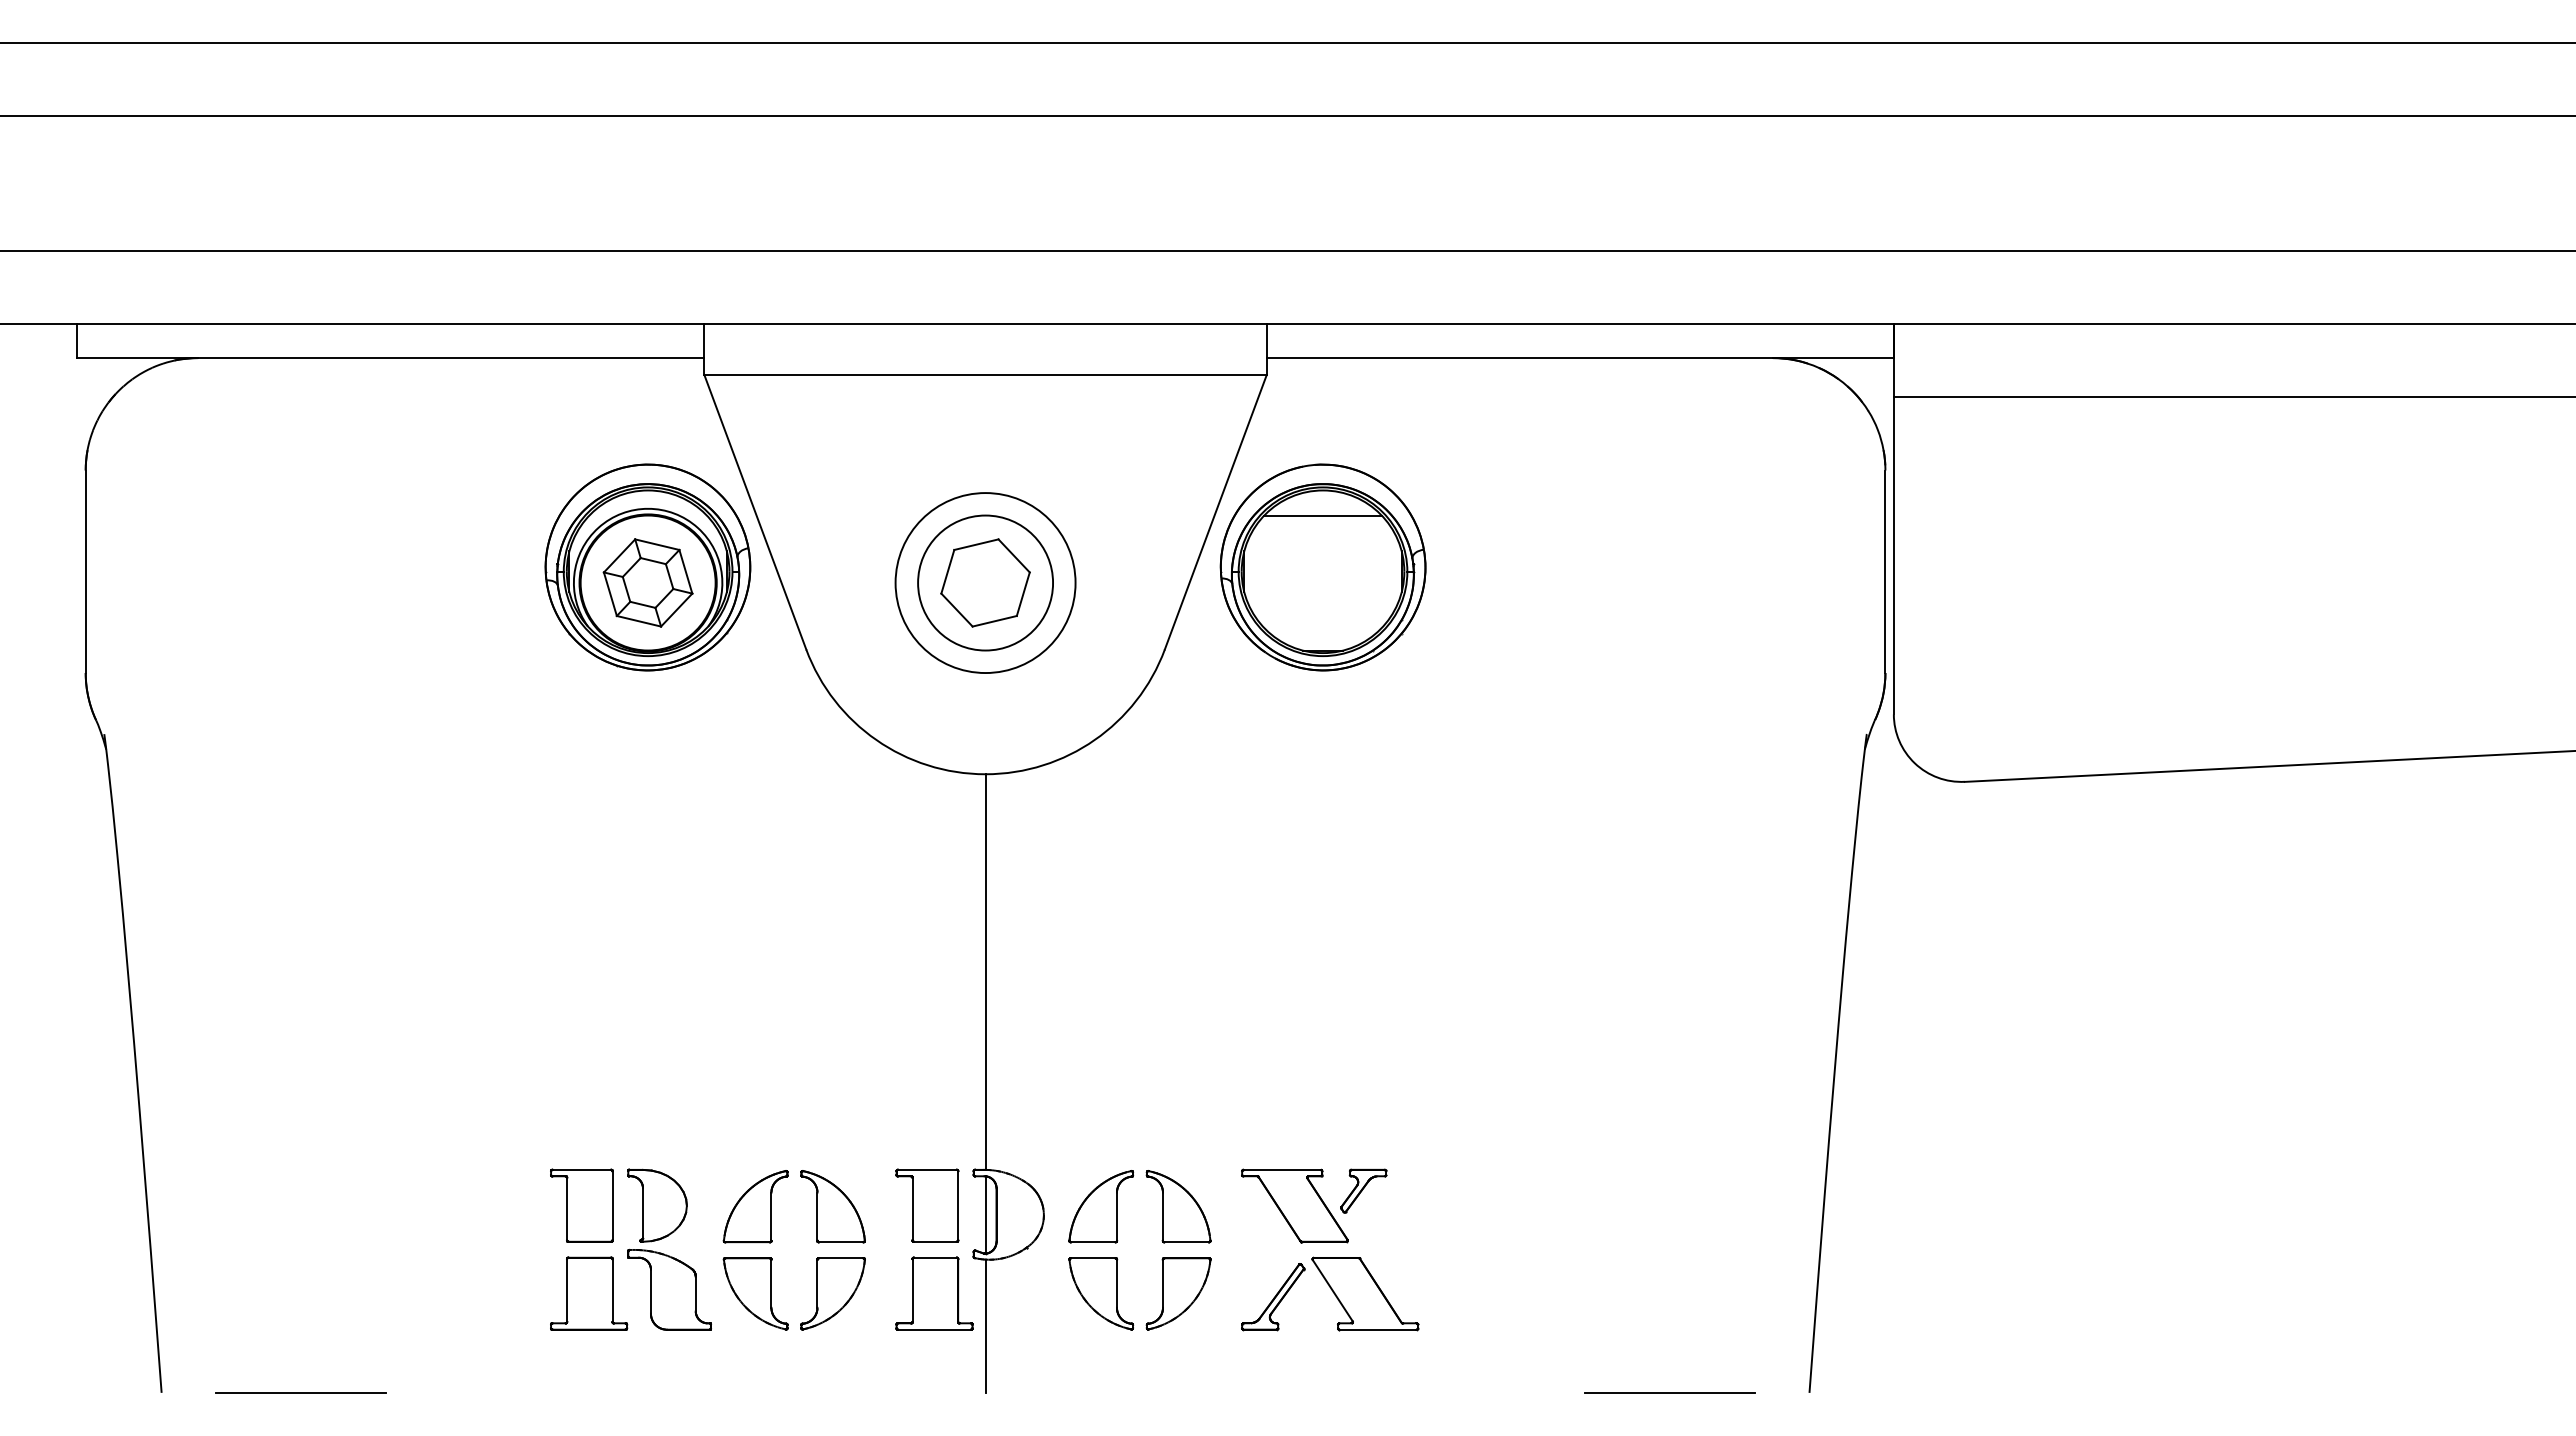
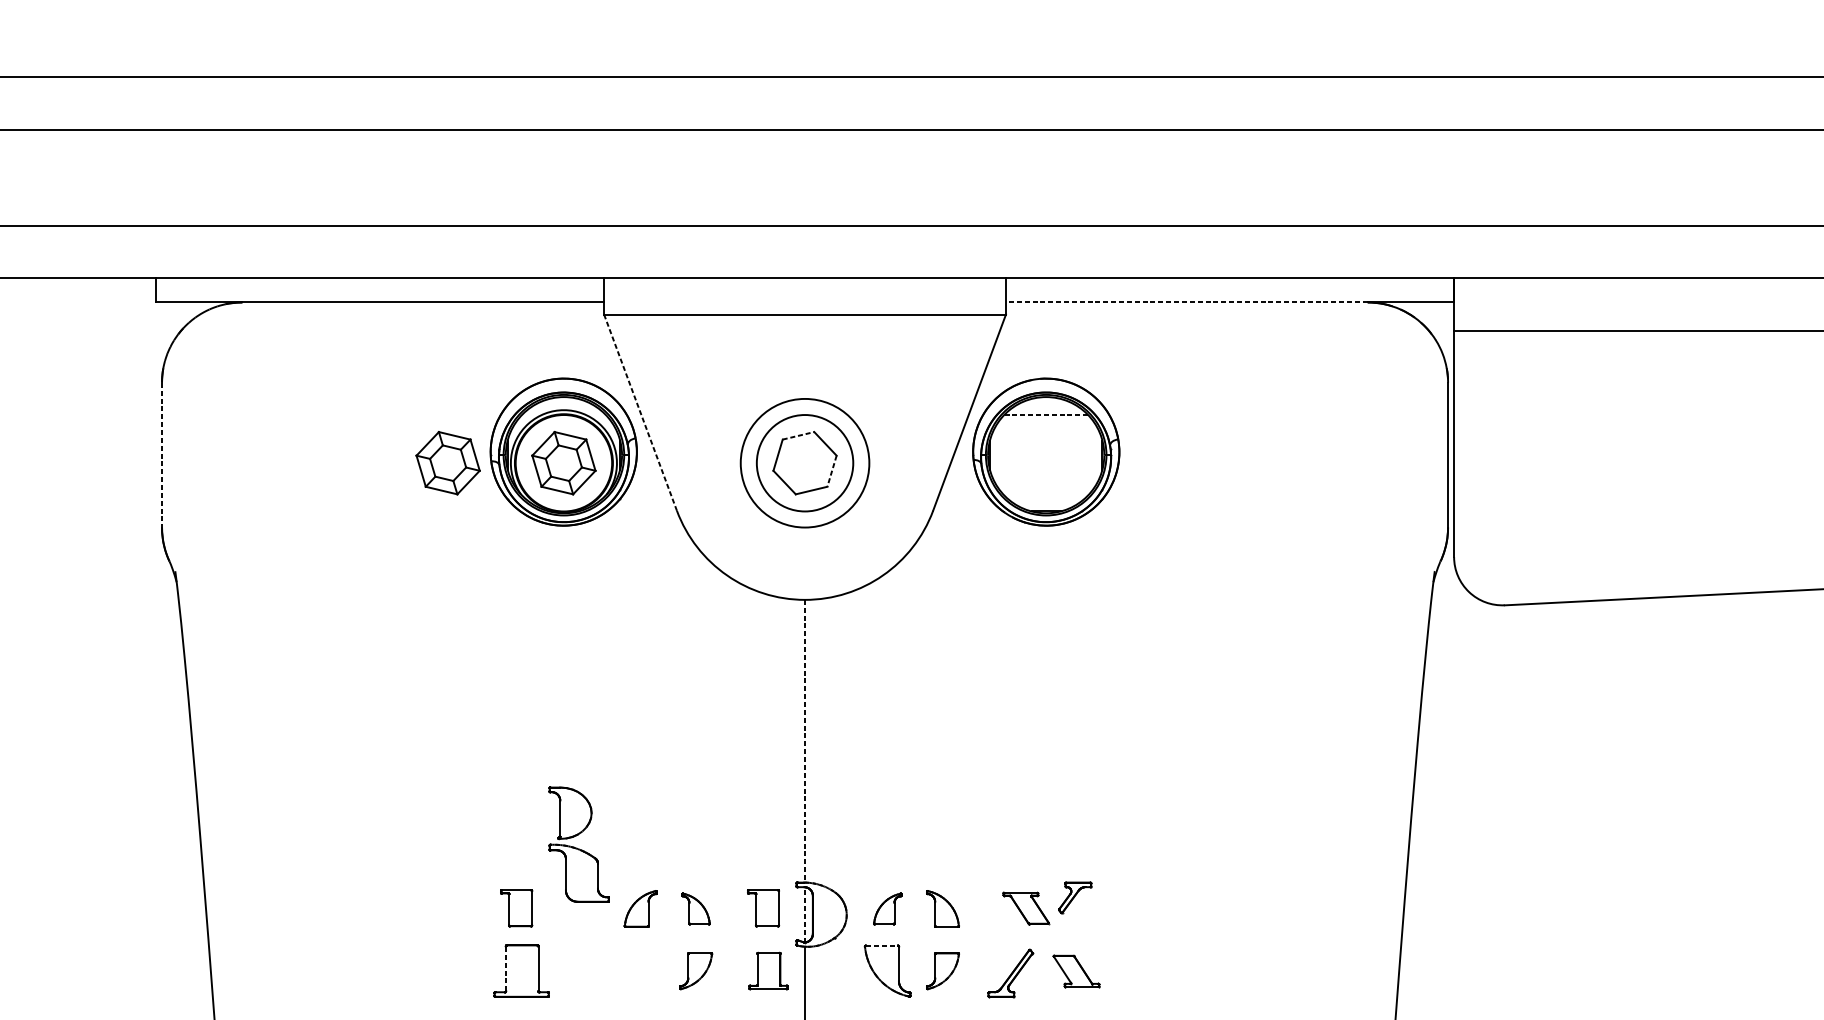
line: (1519, 358) -> (1186, 302), solid -> dashed
line: (755, 512) -> (640, 412), solid -> dashed
line: (1322, 515) -> (1045, 414), solid -> dashed
line: (976, 544) -> (798, 435), solid -> dashed
line: (85, 572) -> (161, 455), solid -> dashed
part: (485, 582) -> (447, 462), added
line: (1023, 594) -> (832, 471), solid -> dashed
line: (985, 972) -> (805, 741), solid -> dashed
part: (581, 1205) -> (516, 908), size x0.7
part: (927, 1205) -> (763, 908), size x0.7
part: (1294, 1205) -> (1025, 908), size x0.6
part: (755, 1206) -> (640, 908), size x0.7
part: (832, 1206) -> (695, 908), size x0.6
part: (1101, 1206) -> (887, 908), size x0.6
part: (1178, 1206) -> (942, 908), size x0.7
line: (985, 1215) -> (805, 915), solid -> dashed
part: (669, 1249) -> (579, 844), moved
line: (1093, 1258) -> (882, 945), solid -> dashed
line: (567, 1290) -> (506, 968), solid -> dashed
part: (755, 1293) -> (640, 970), removed
part: (832, 1293) -> (695, 970), size x0.7
part: (934, 1293) -> (768, 970), size x0.7
part: (1178, 1293) -> (942, 970), size x0.7
part: (1365, 1293) -> (1076, 970), size x0.6

